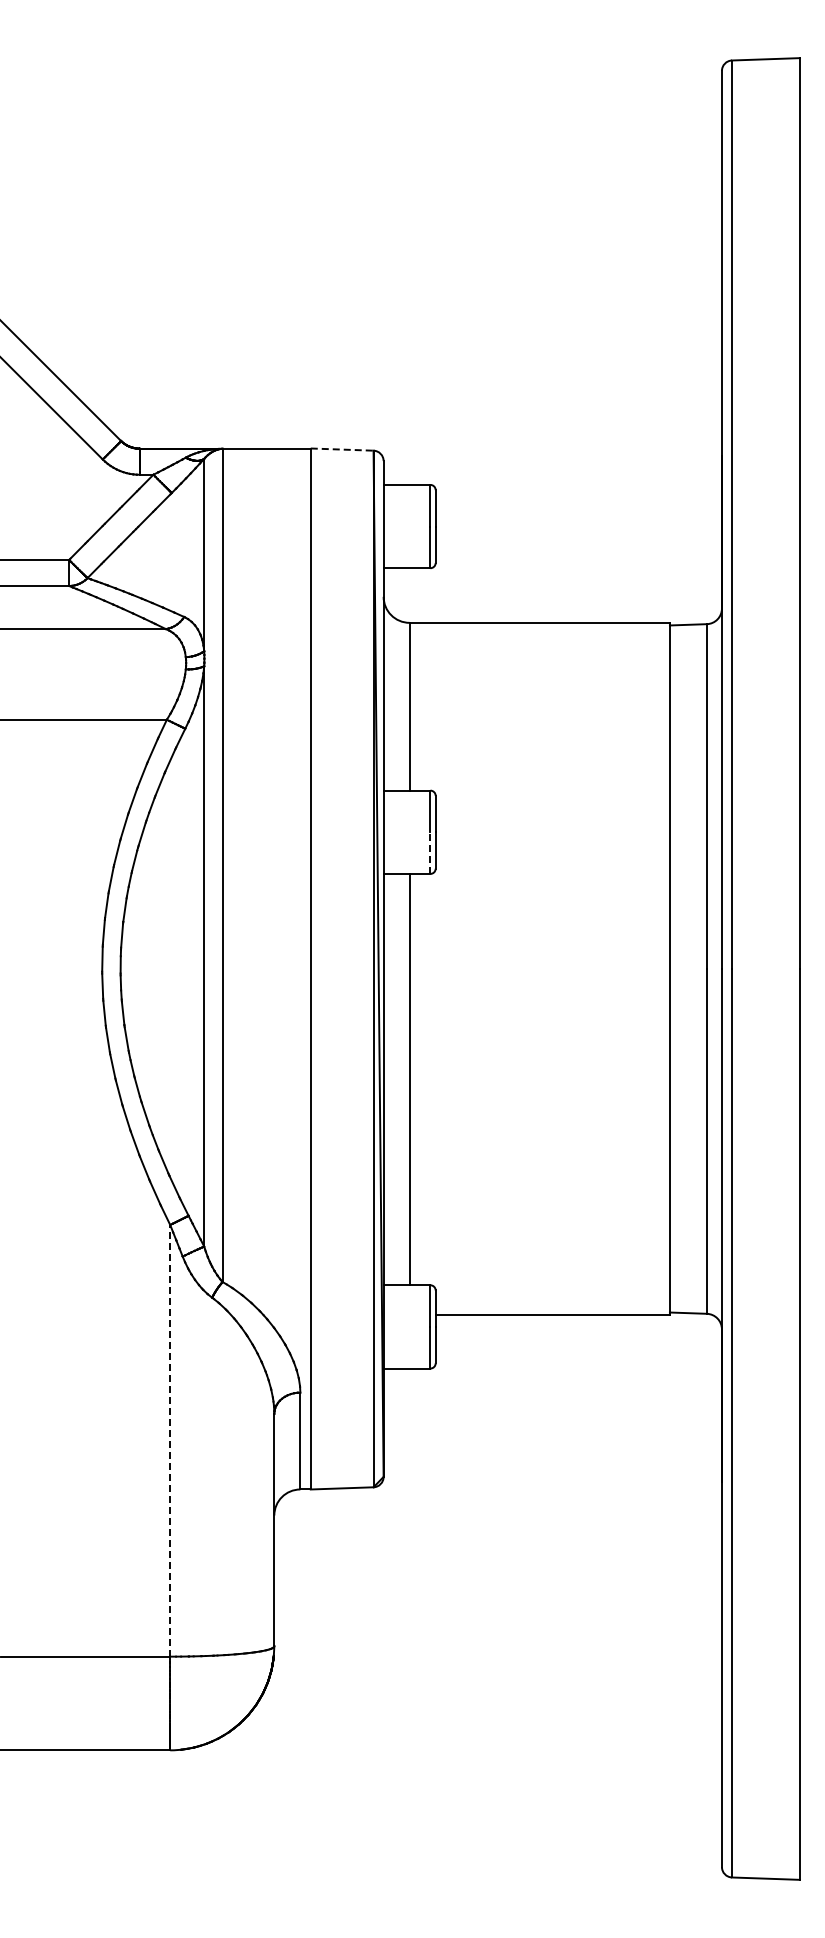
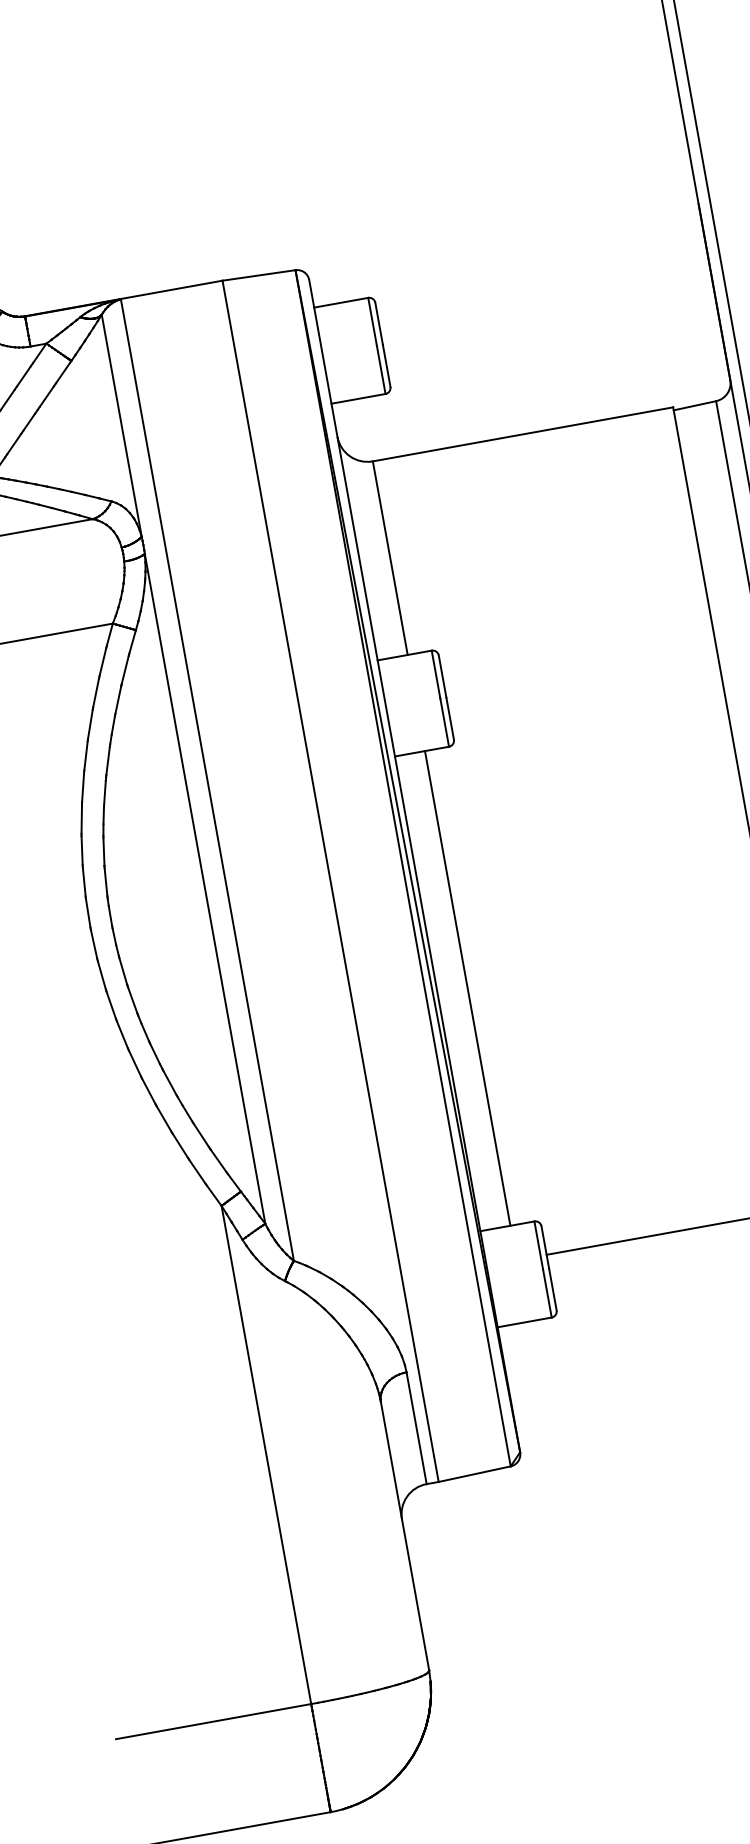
line: (342, 449) -> (259, 275), dashed -> solid
line: (430, 853) -> (444, 723), dashed -> solid
line: (170, 1440) -> (266, 1454), dashed -> solid

